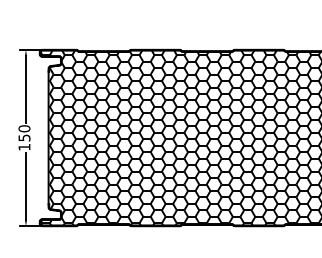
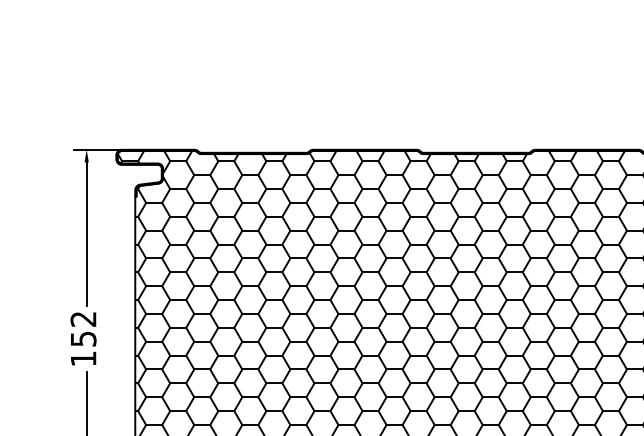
text: (24, 128) -> (83, 318), 150 -> 152

